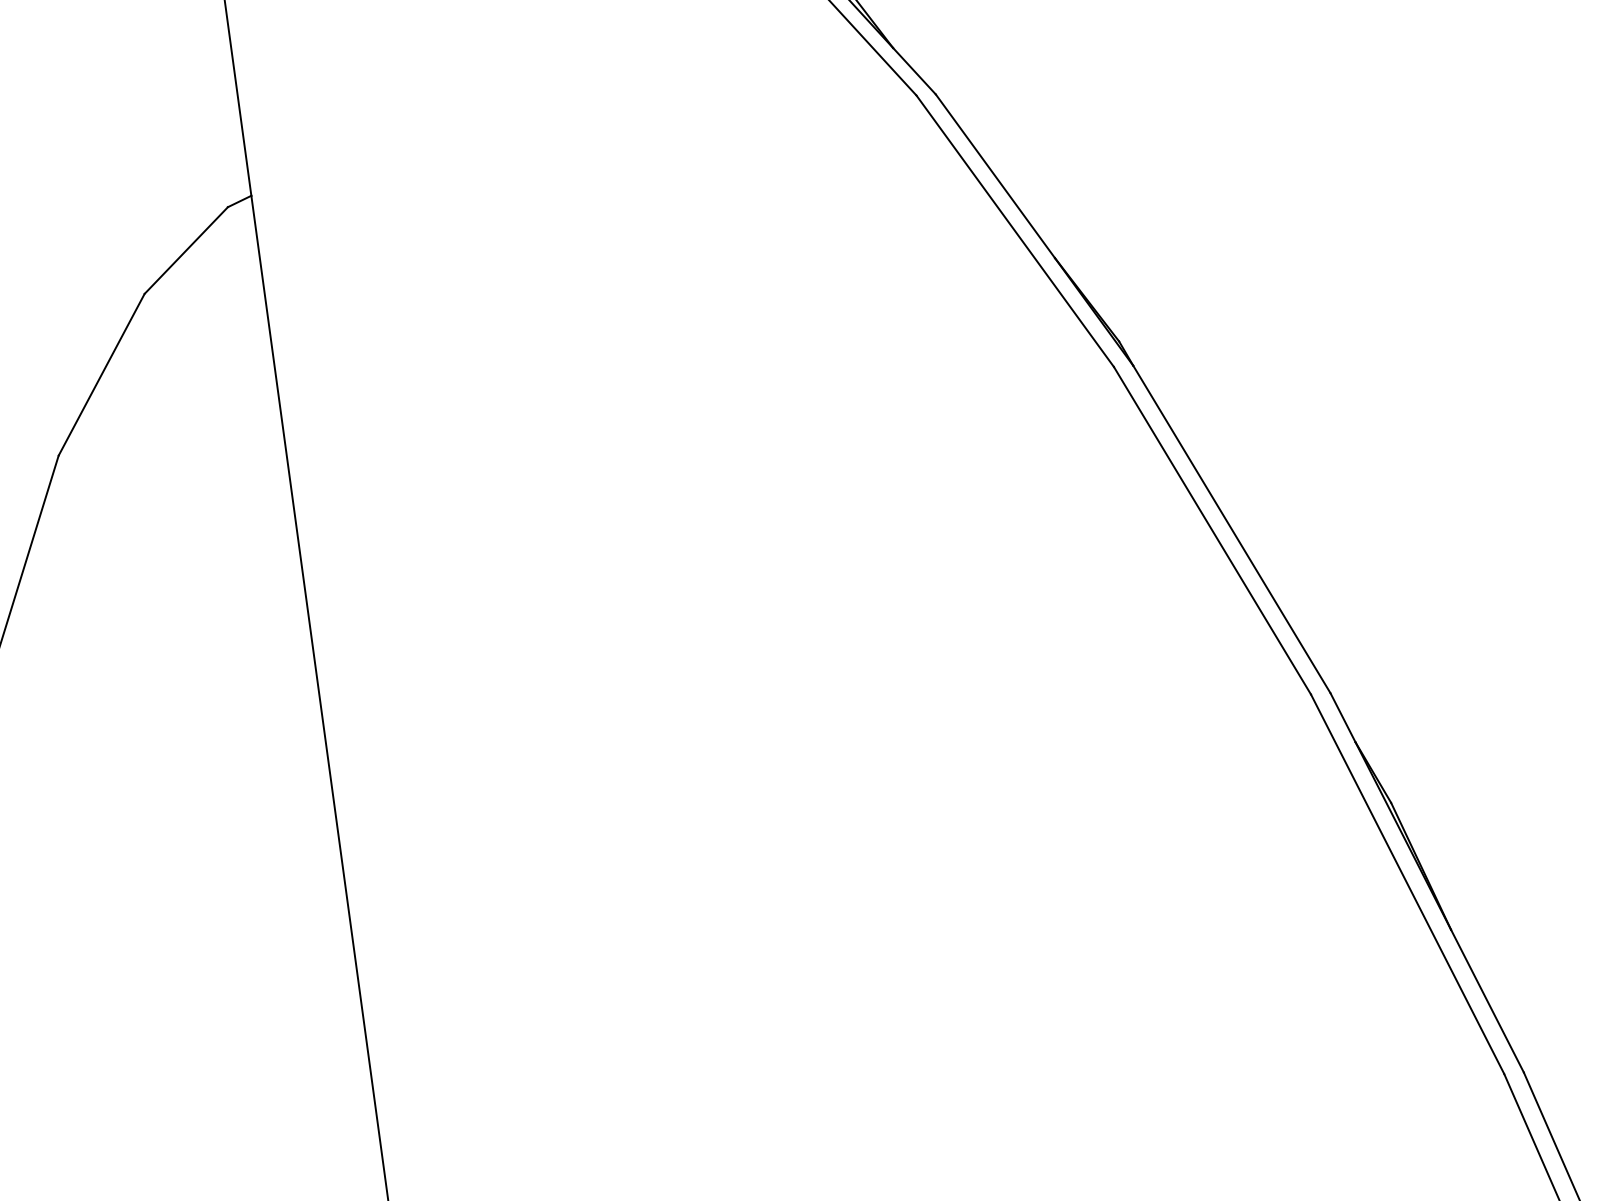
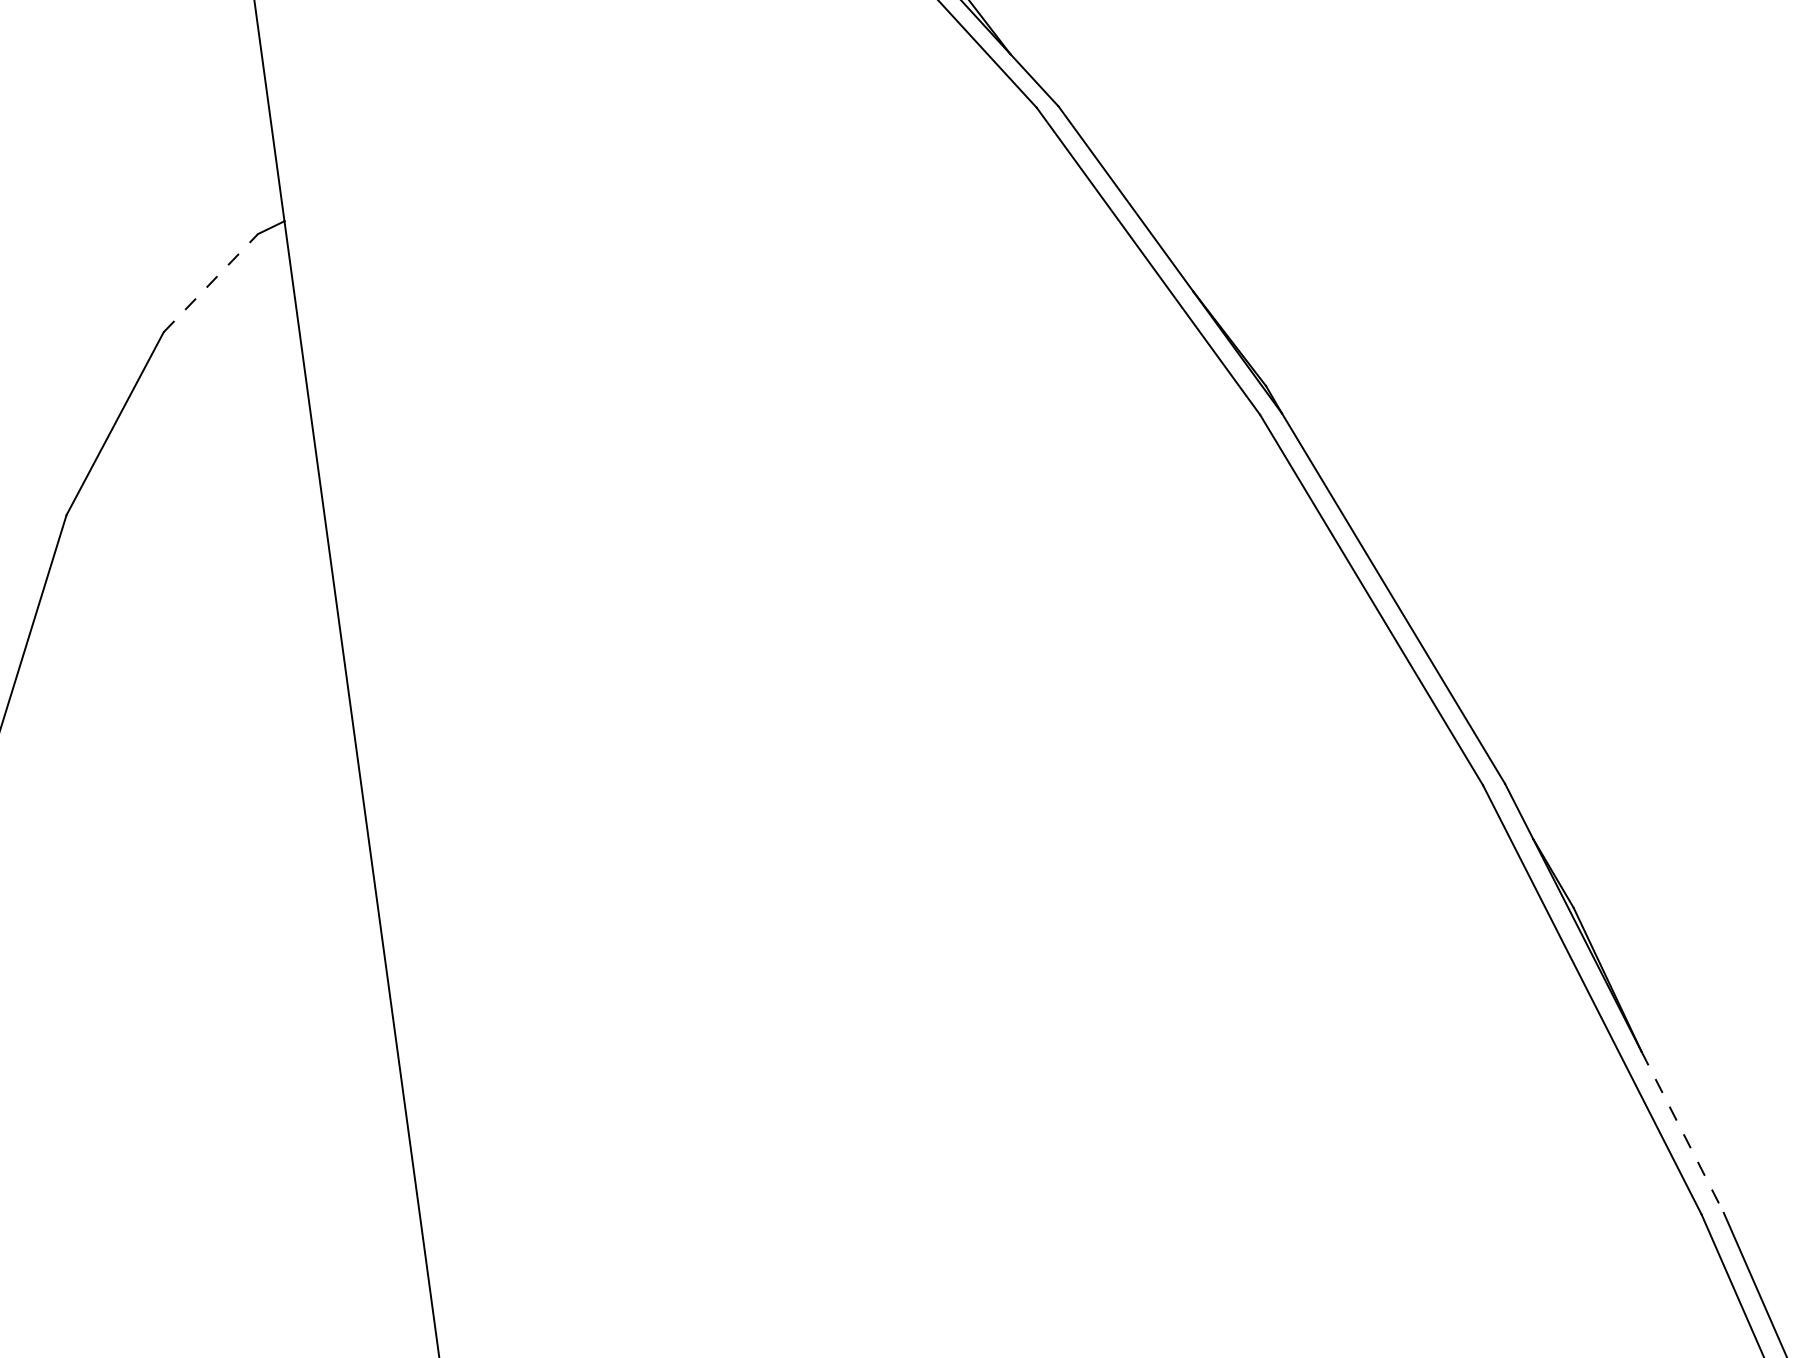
line: (186, 250) -> (211, 283), solid -> dashed
line: (1487, 1001) -> (1682, 1132), solid -> dashed

